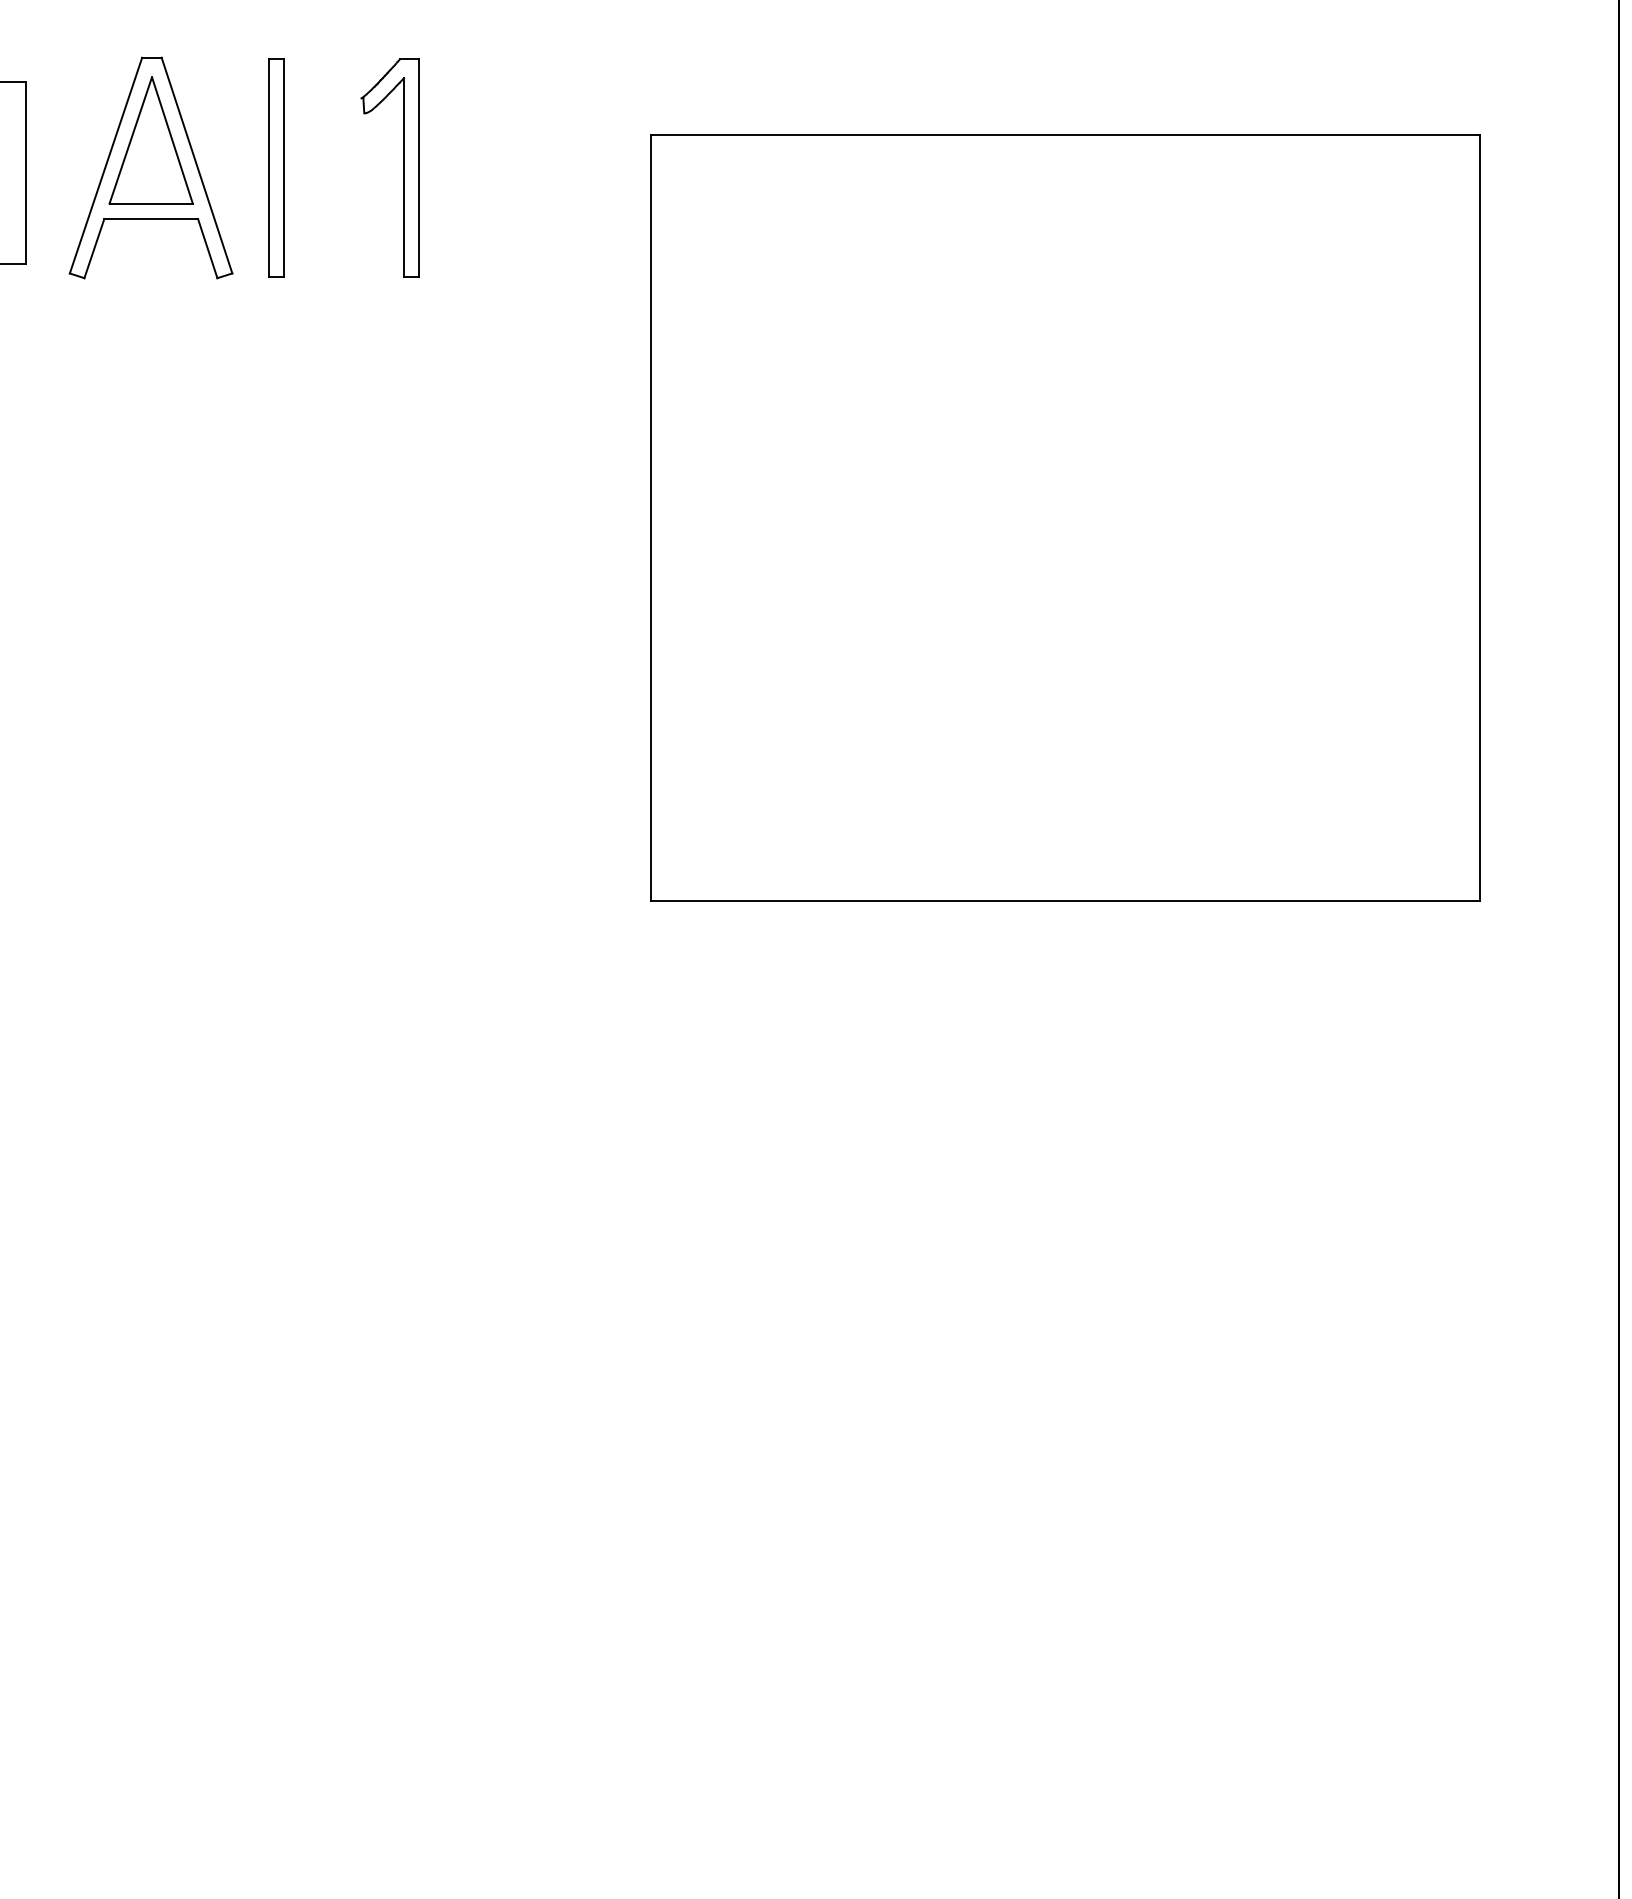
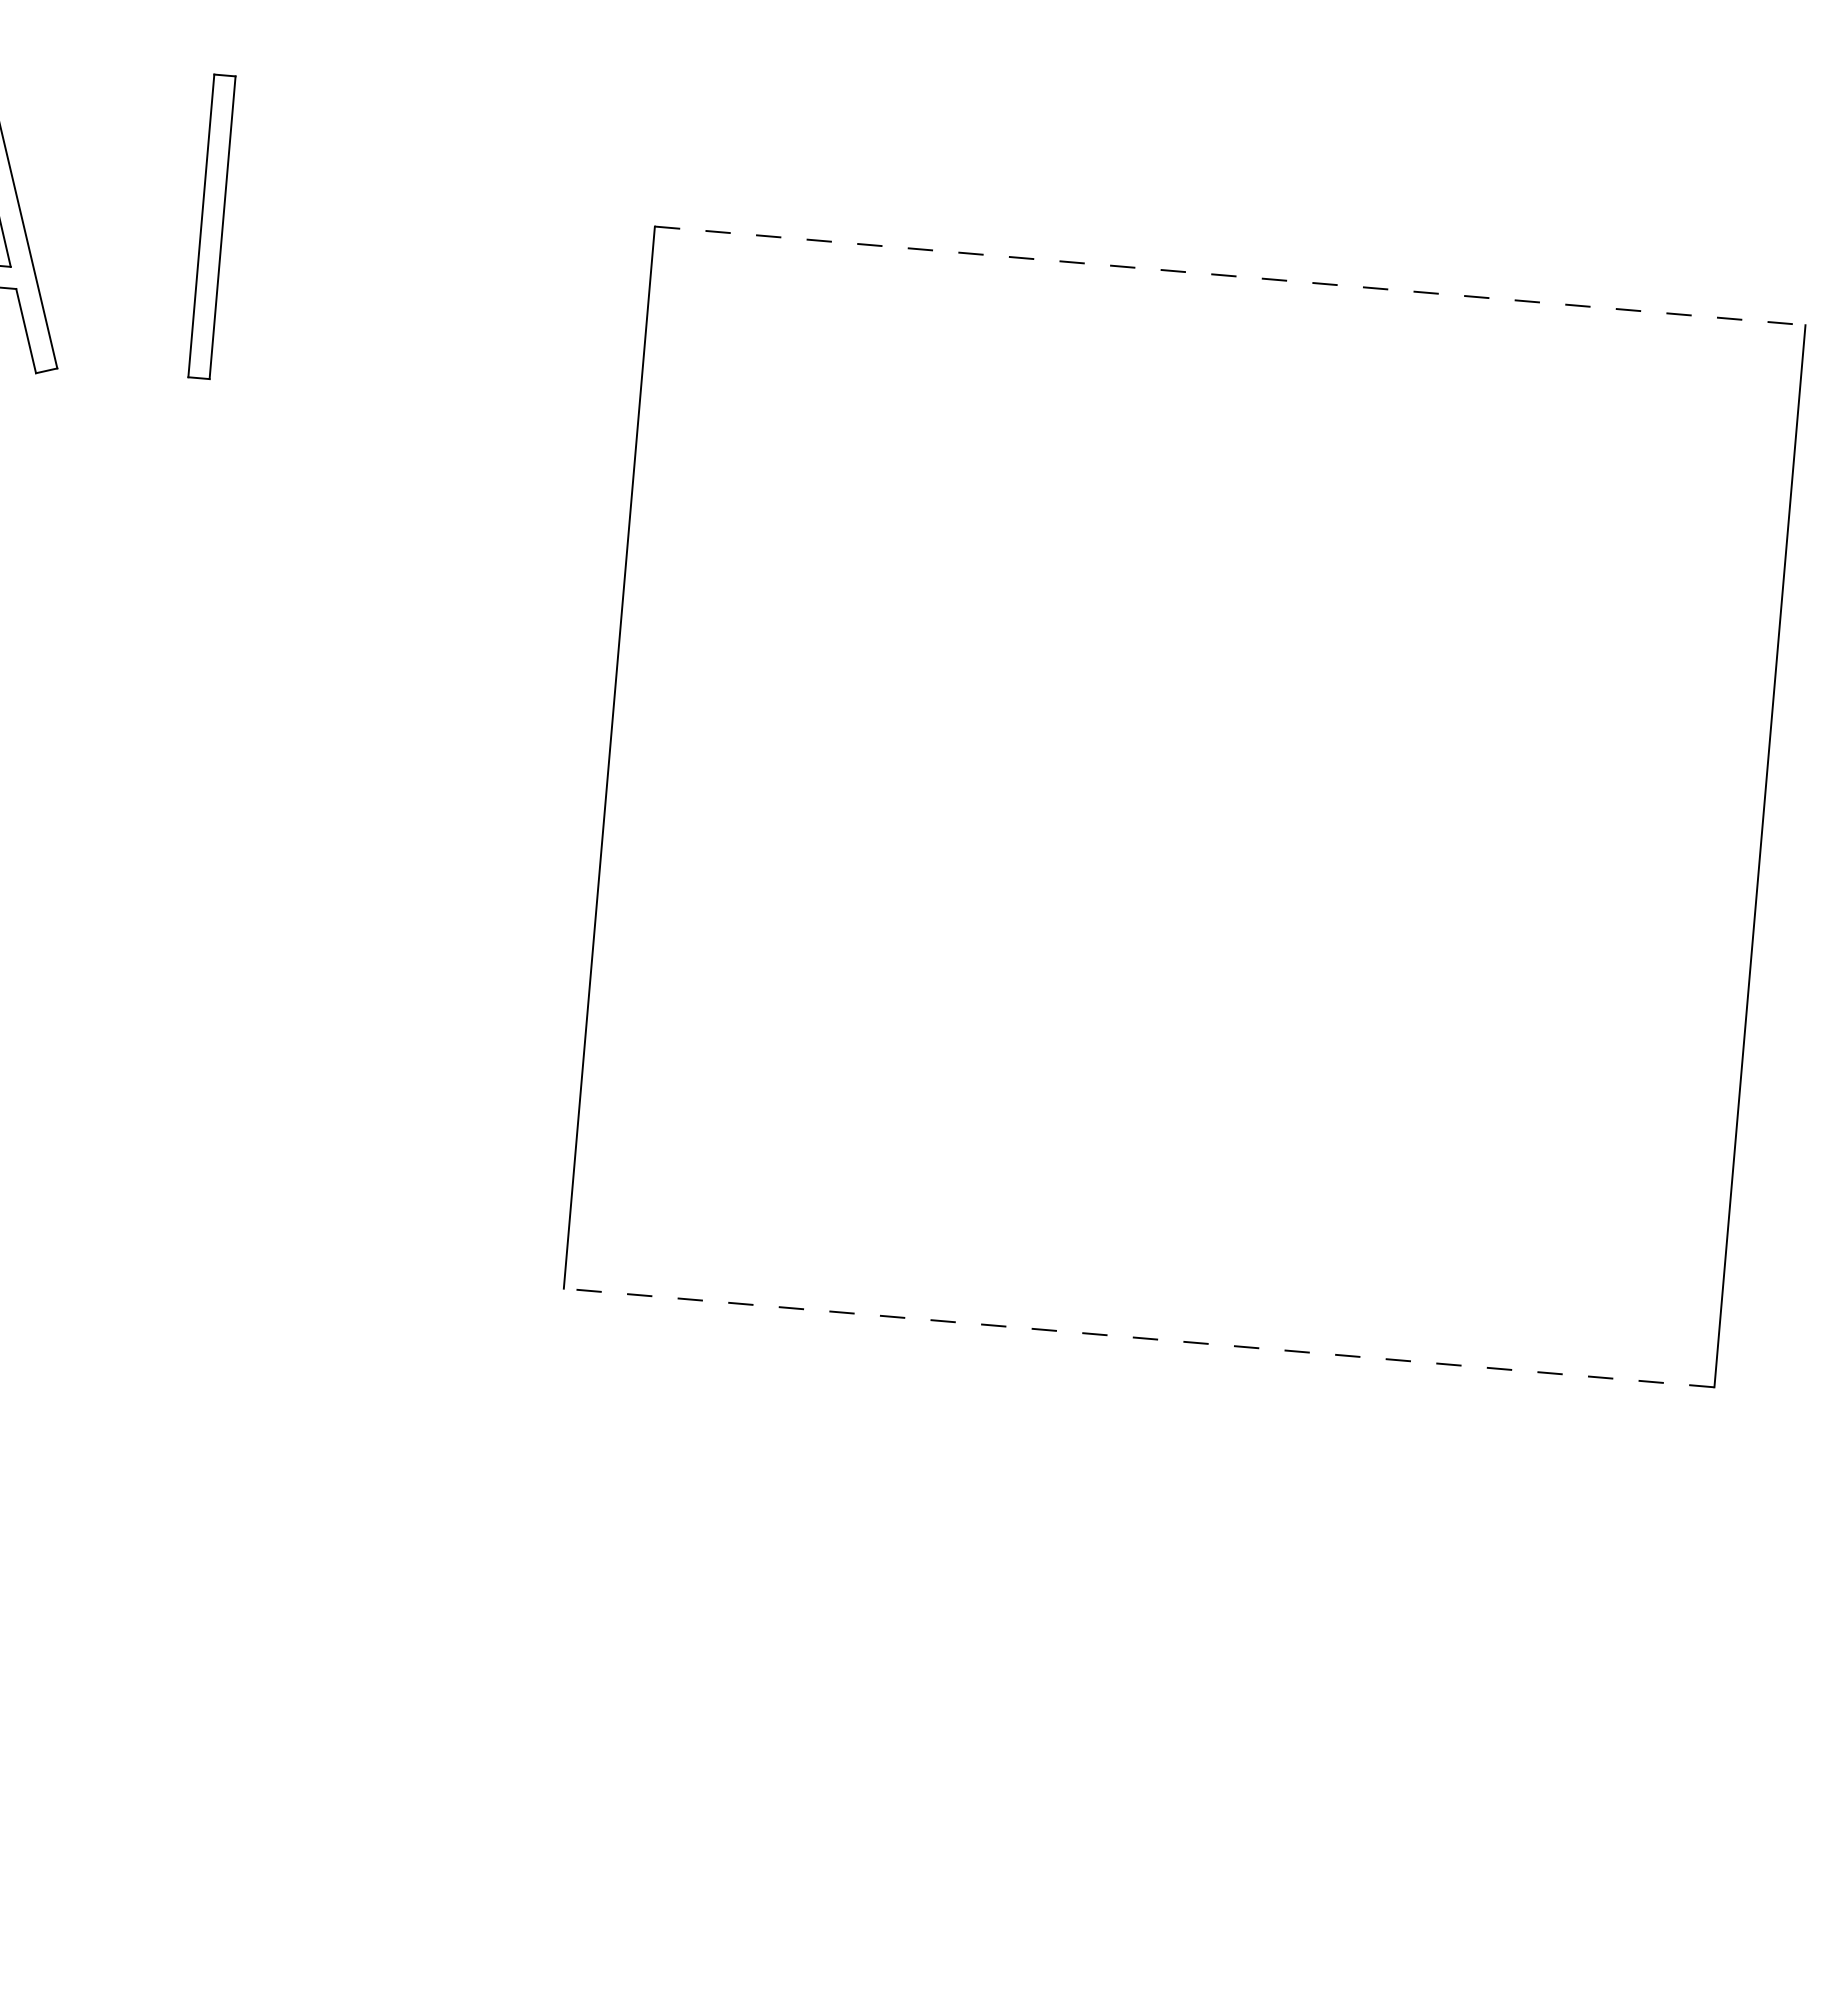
line: (1066, 135) -> (1231, 276), solid -> dashed
part: (276, 167) -> (212, 226), moved
part: (403, 167) -> (307, 241), removed
line: (1065, 900) -> (1139, 1337), solid -> dashed

